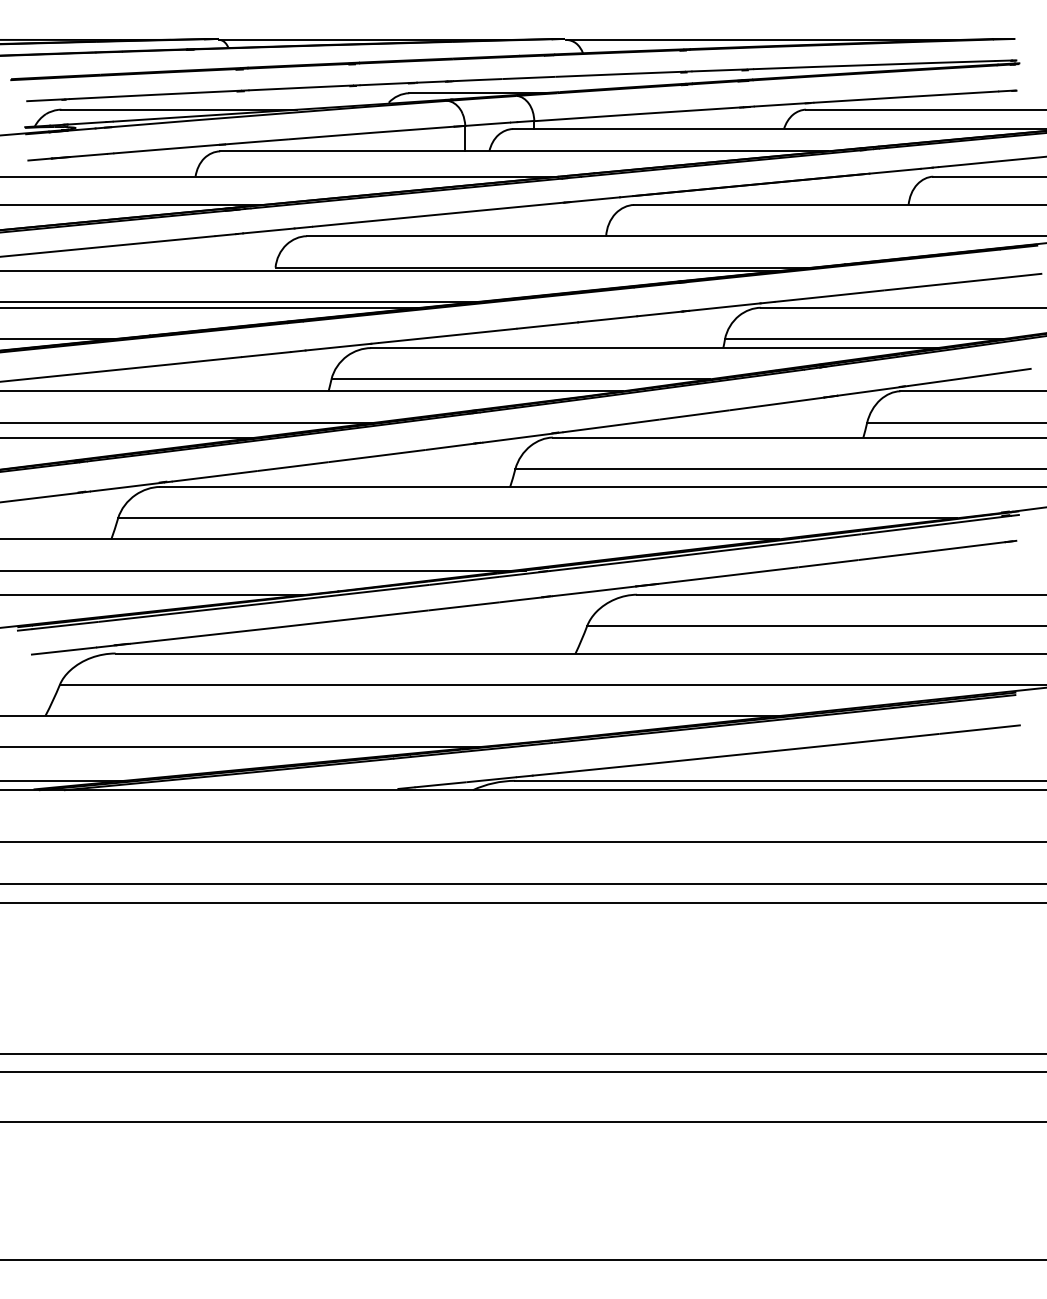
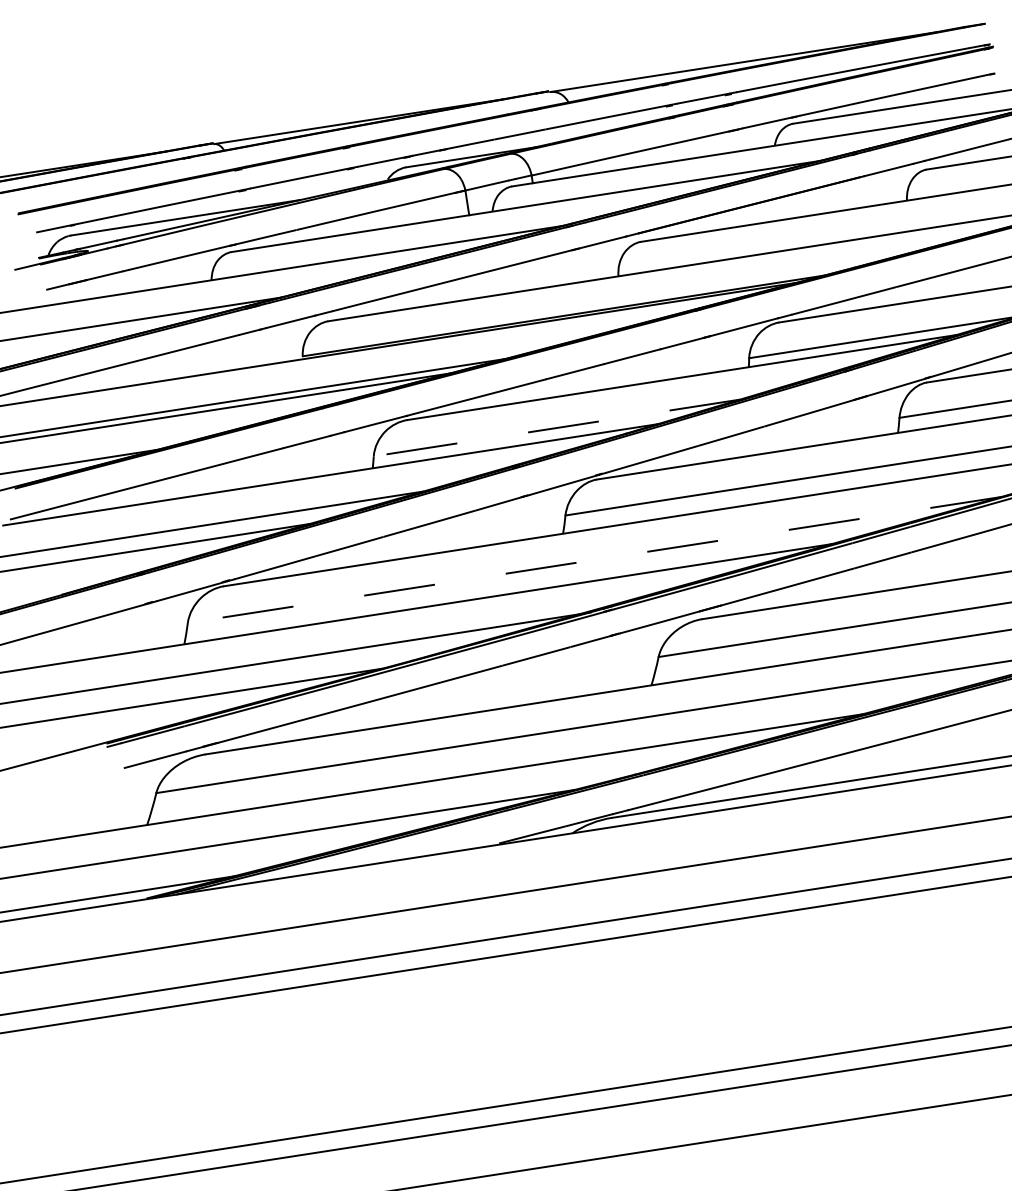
line: (520, 379) -> (556, 428), solid -> dashed
line: (537, 518) -> (594, 560), solid -> dashed

